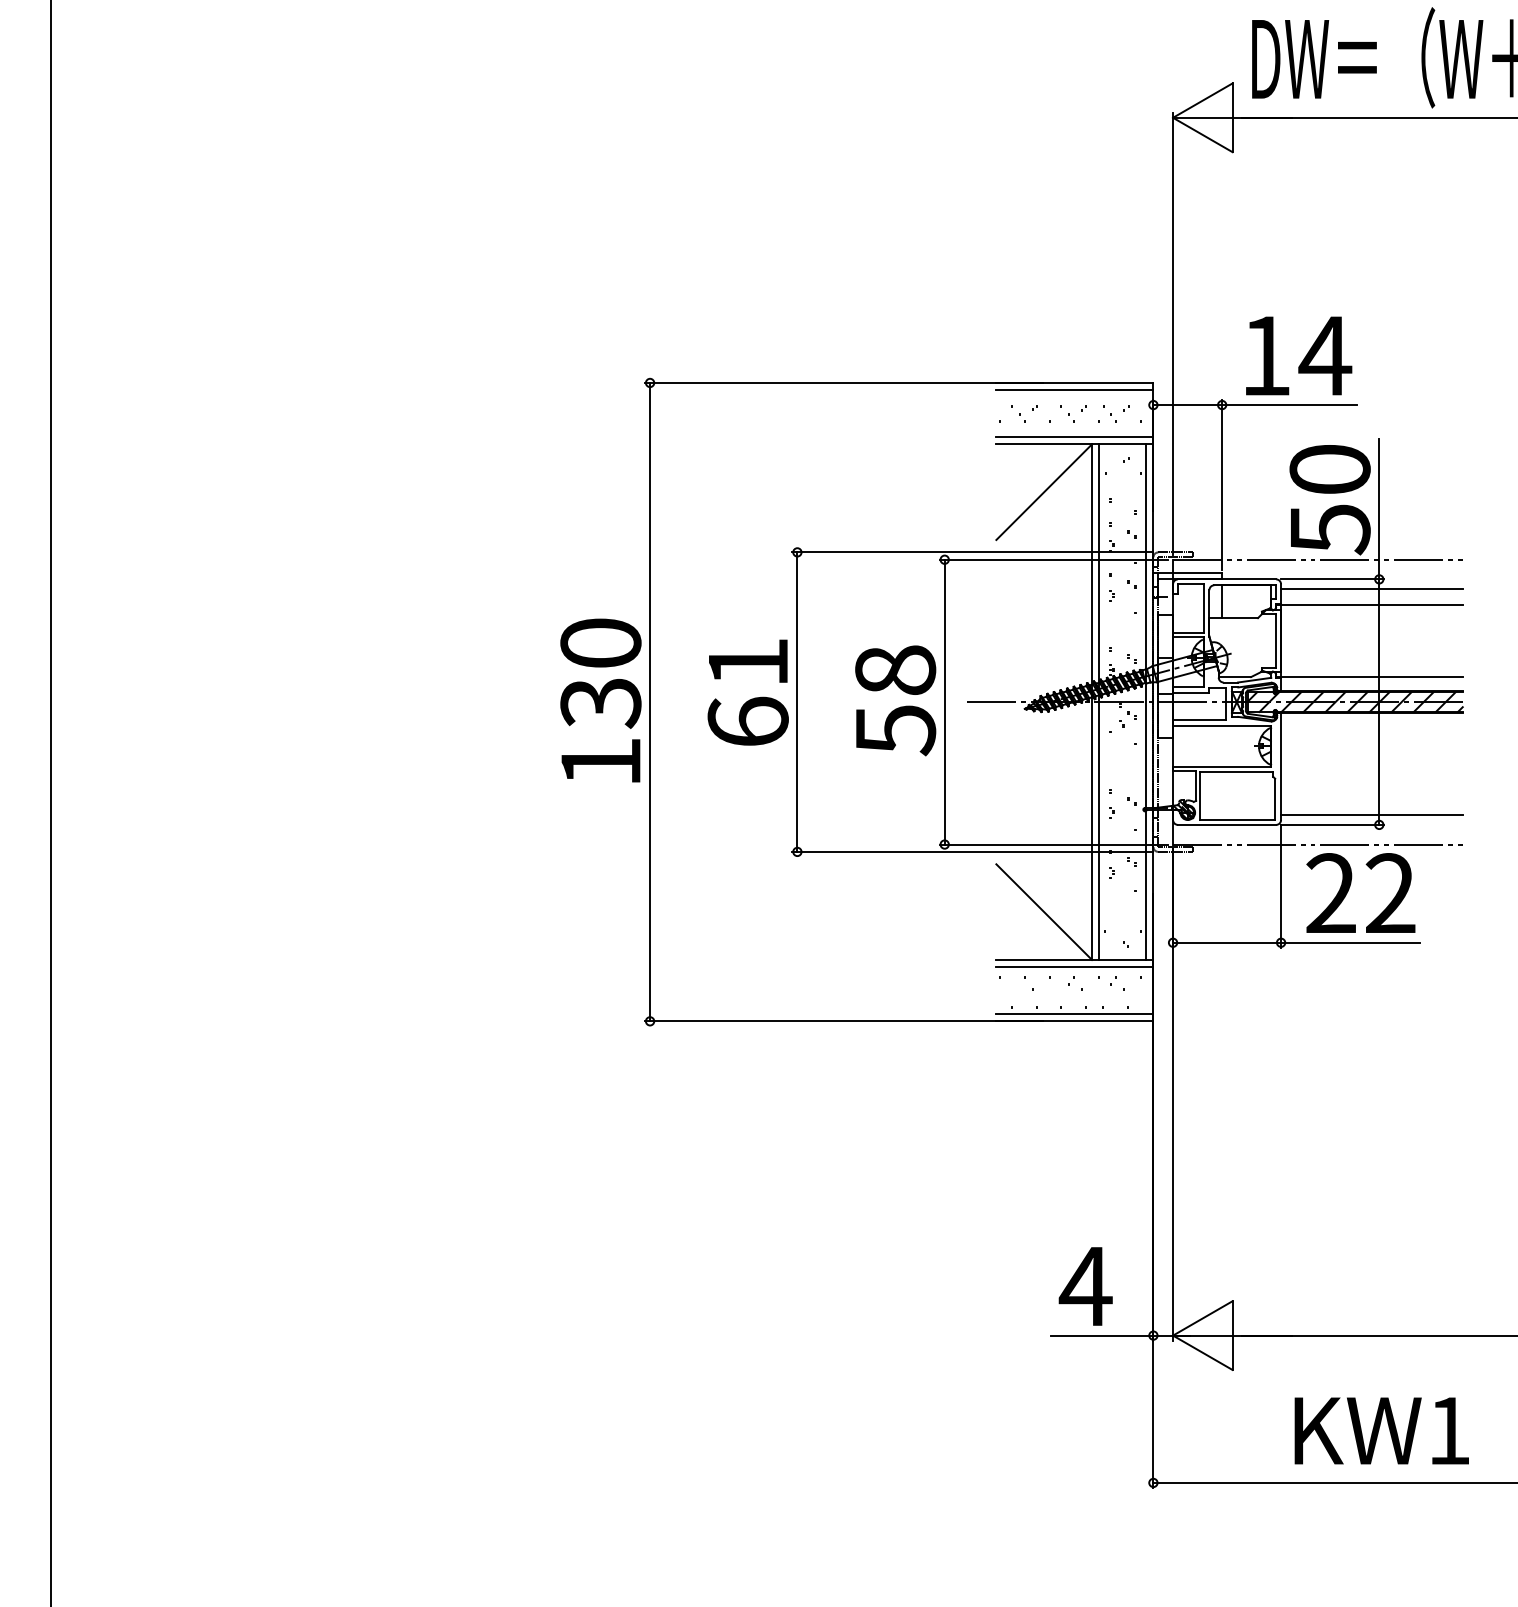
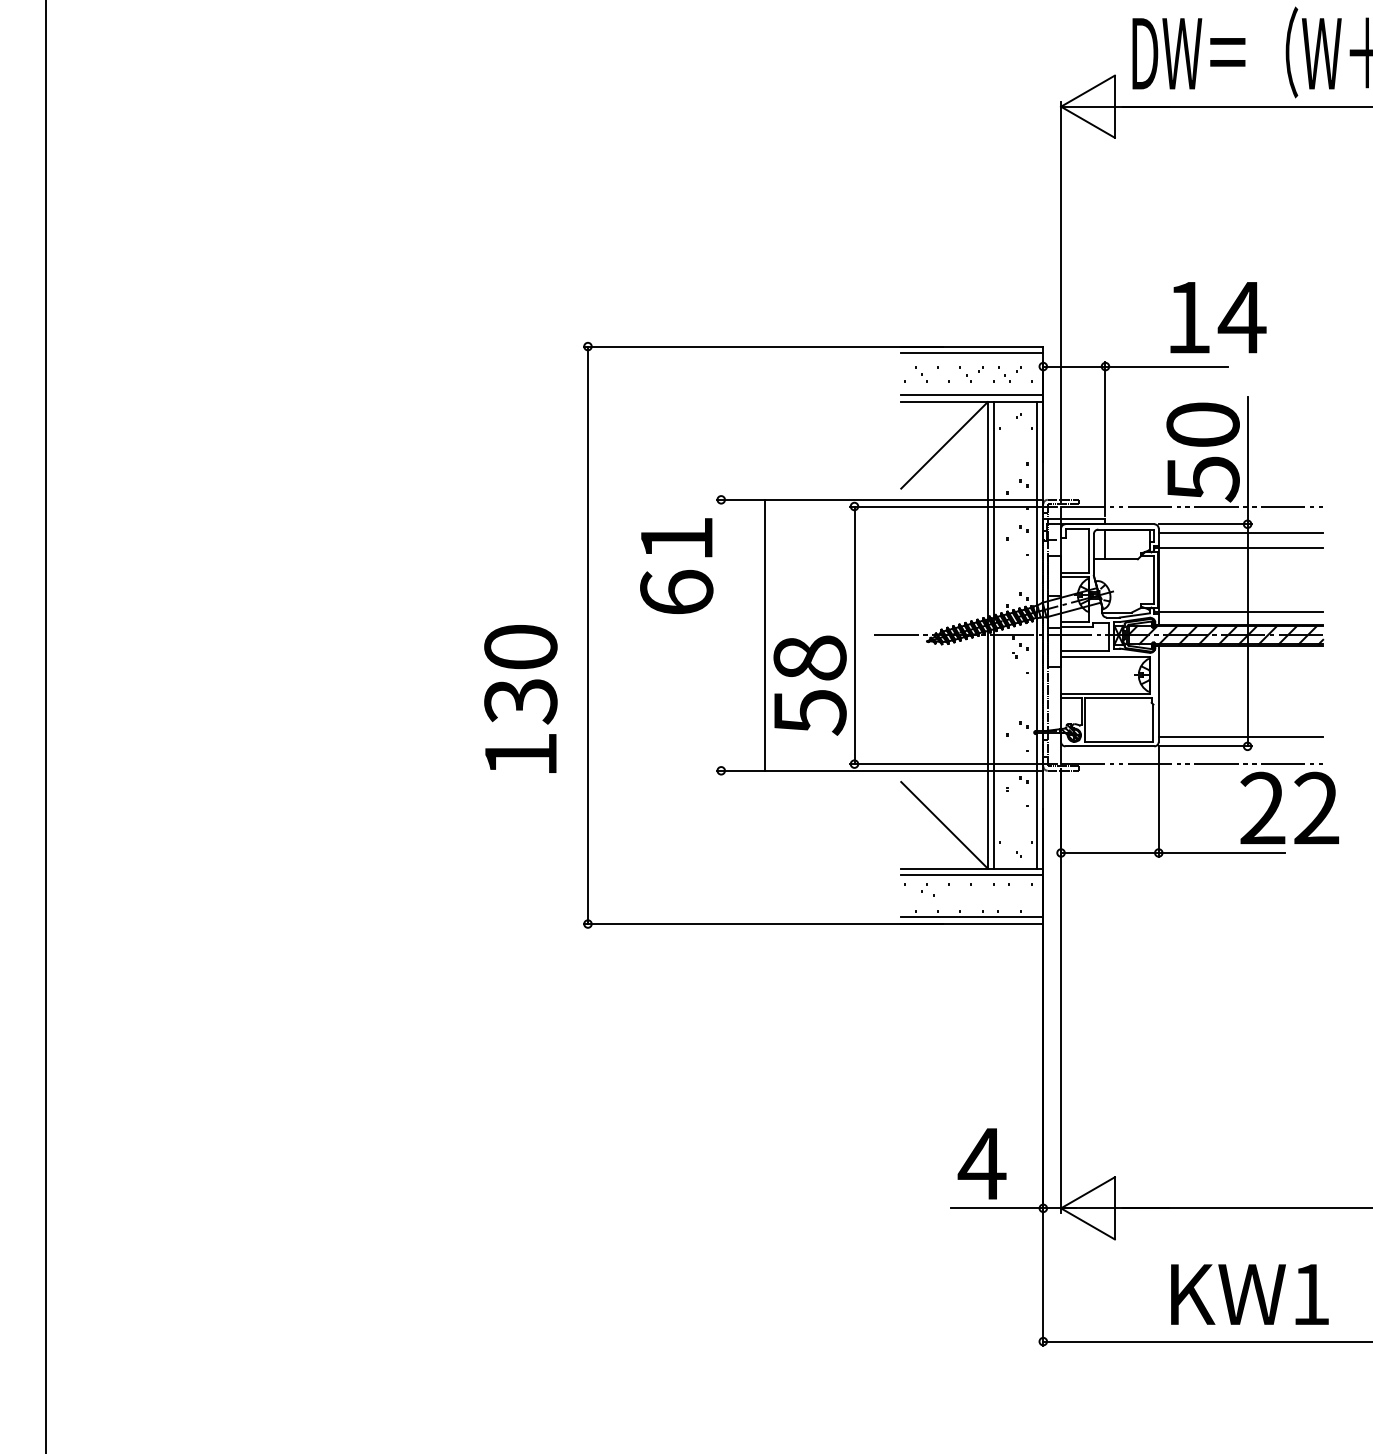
text: (1299, 355) -> (1218, 317), moved
text: (747, 692) -> (676, 565), moved
text: (600, 700) -> (520, 698), moved
text: (895, 700) -> (809, 685), moved
line: (797, 701) -> (764, 634), moved
text: (1360, 892) -> (1289, 807), moved

